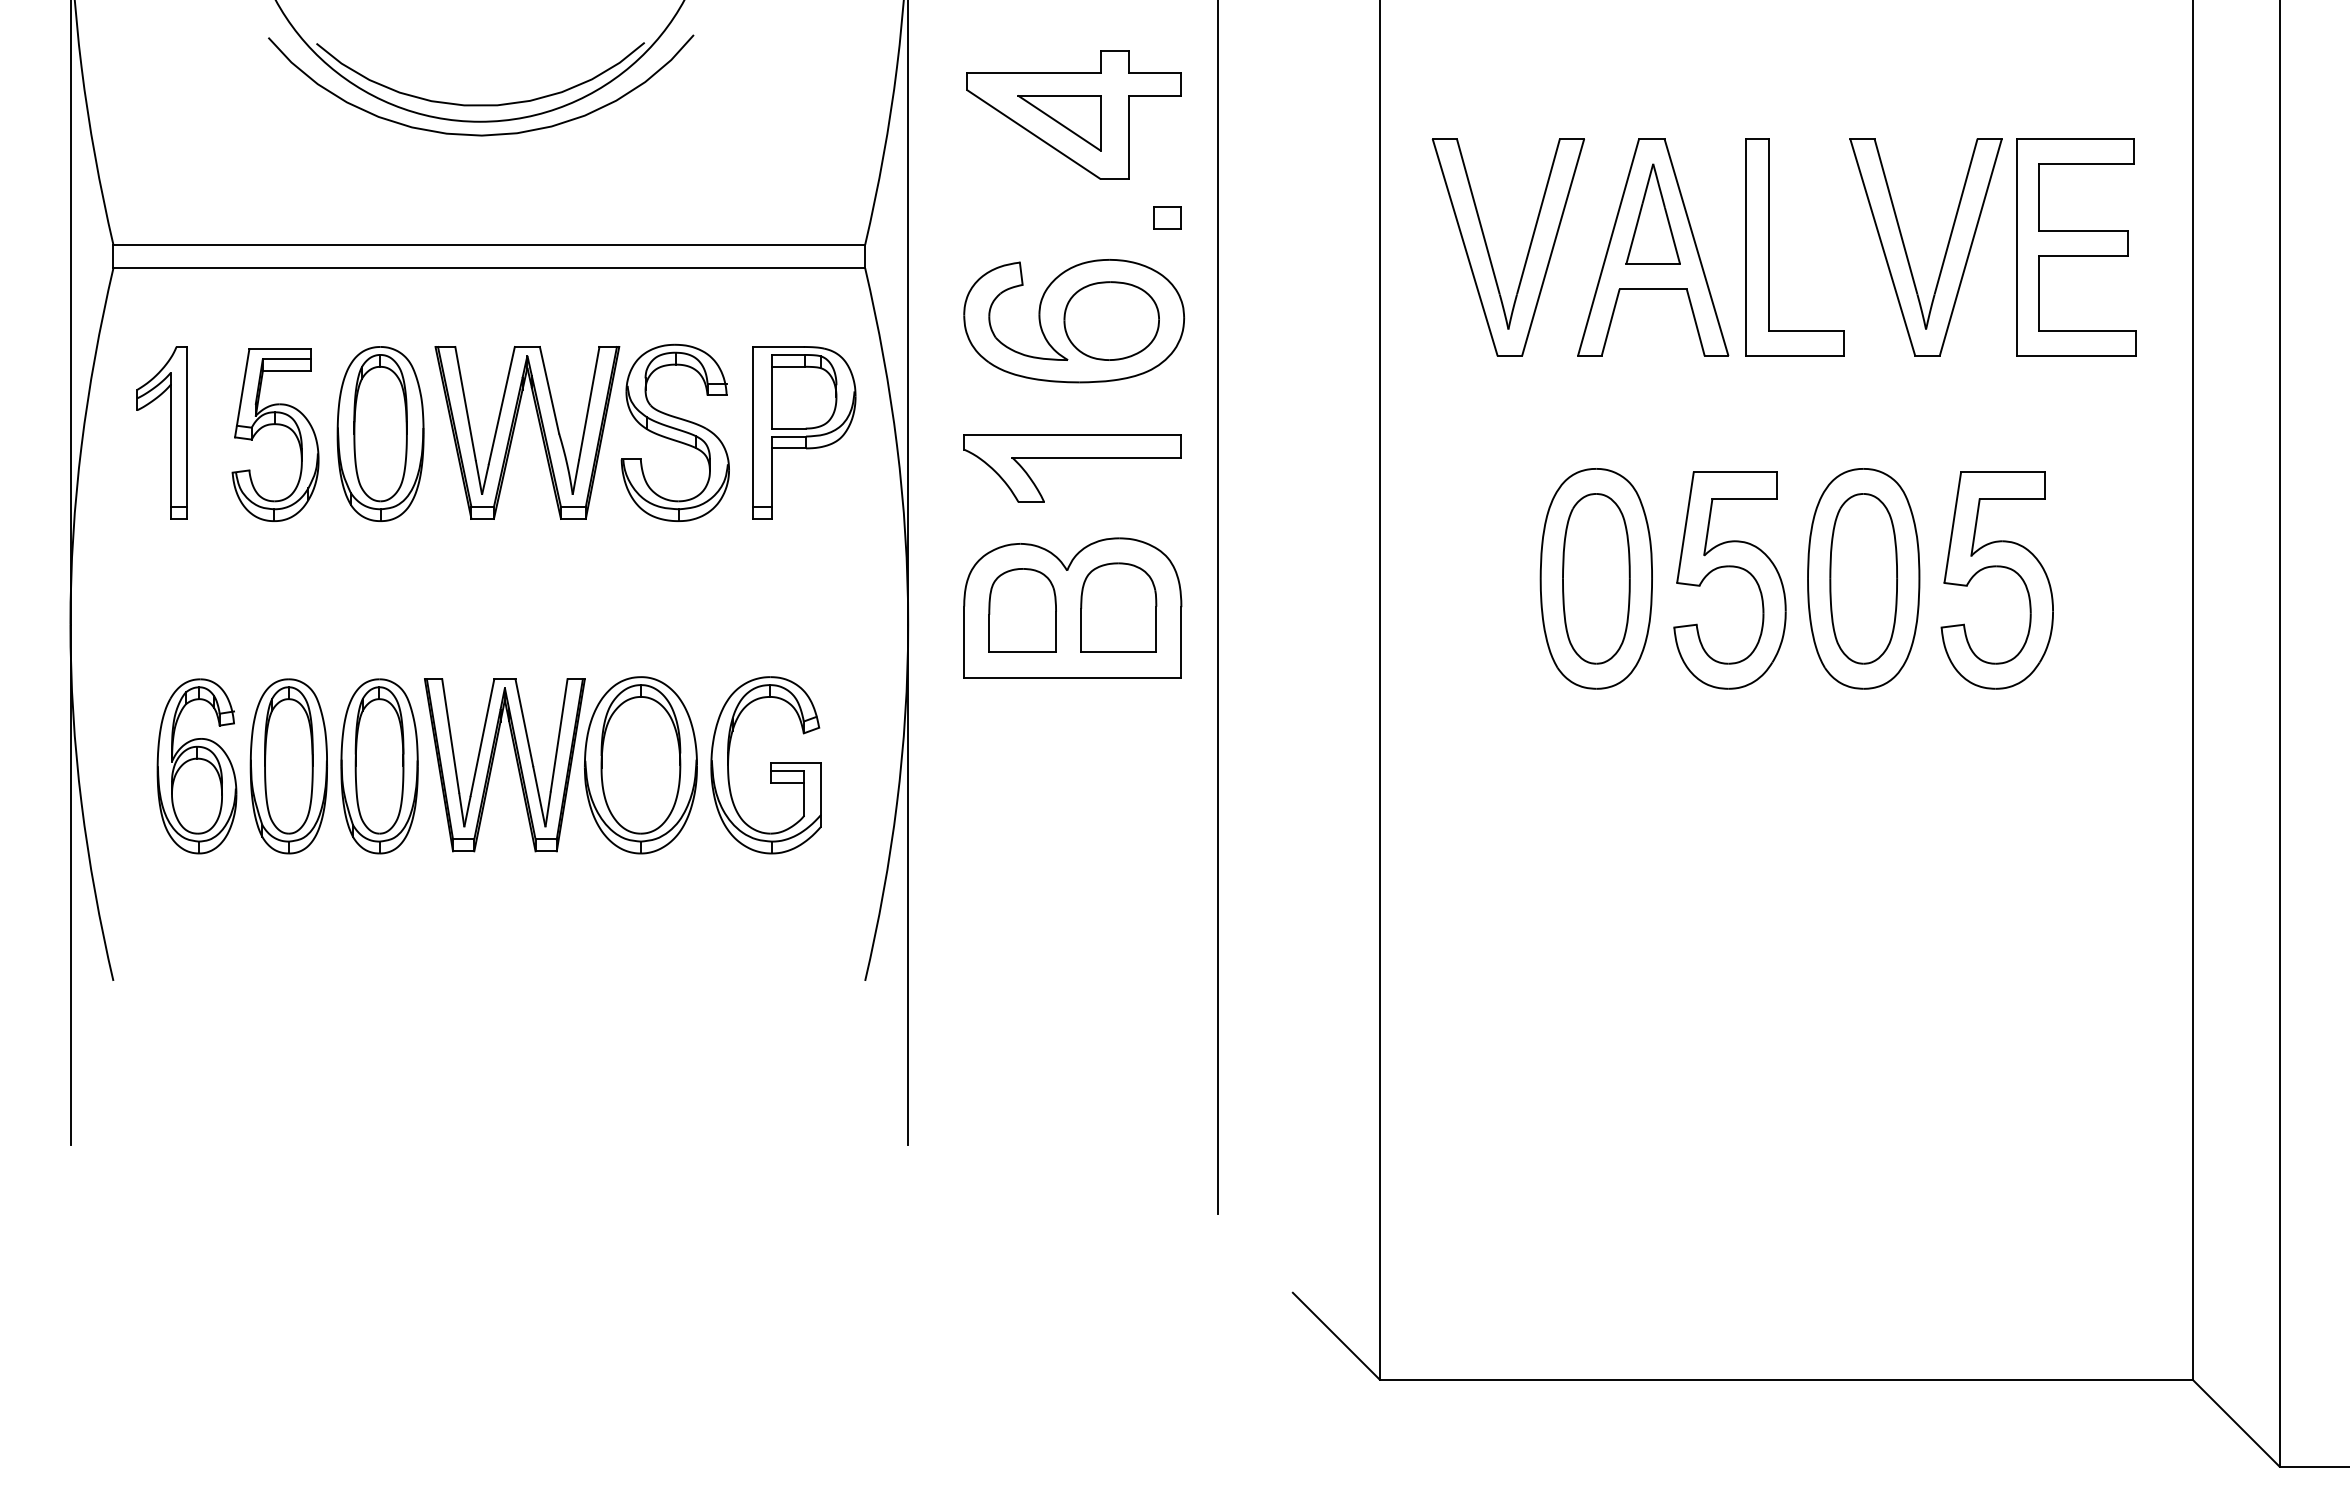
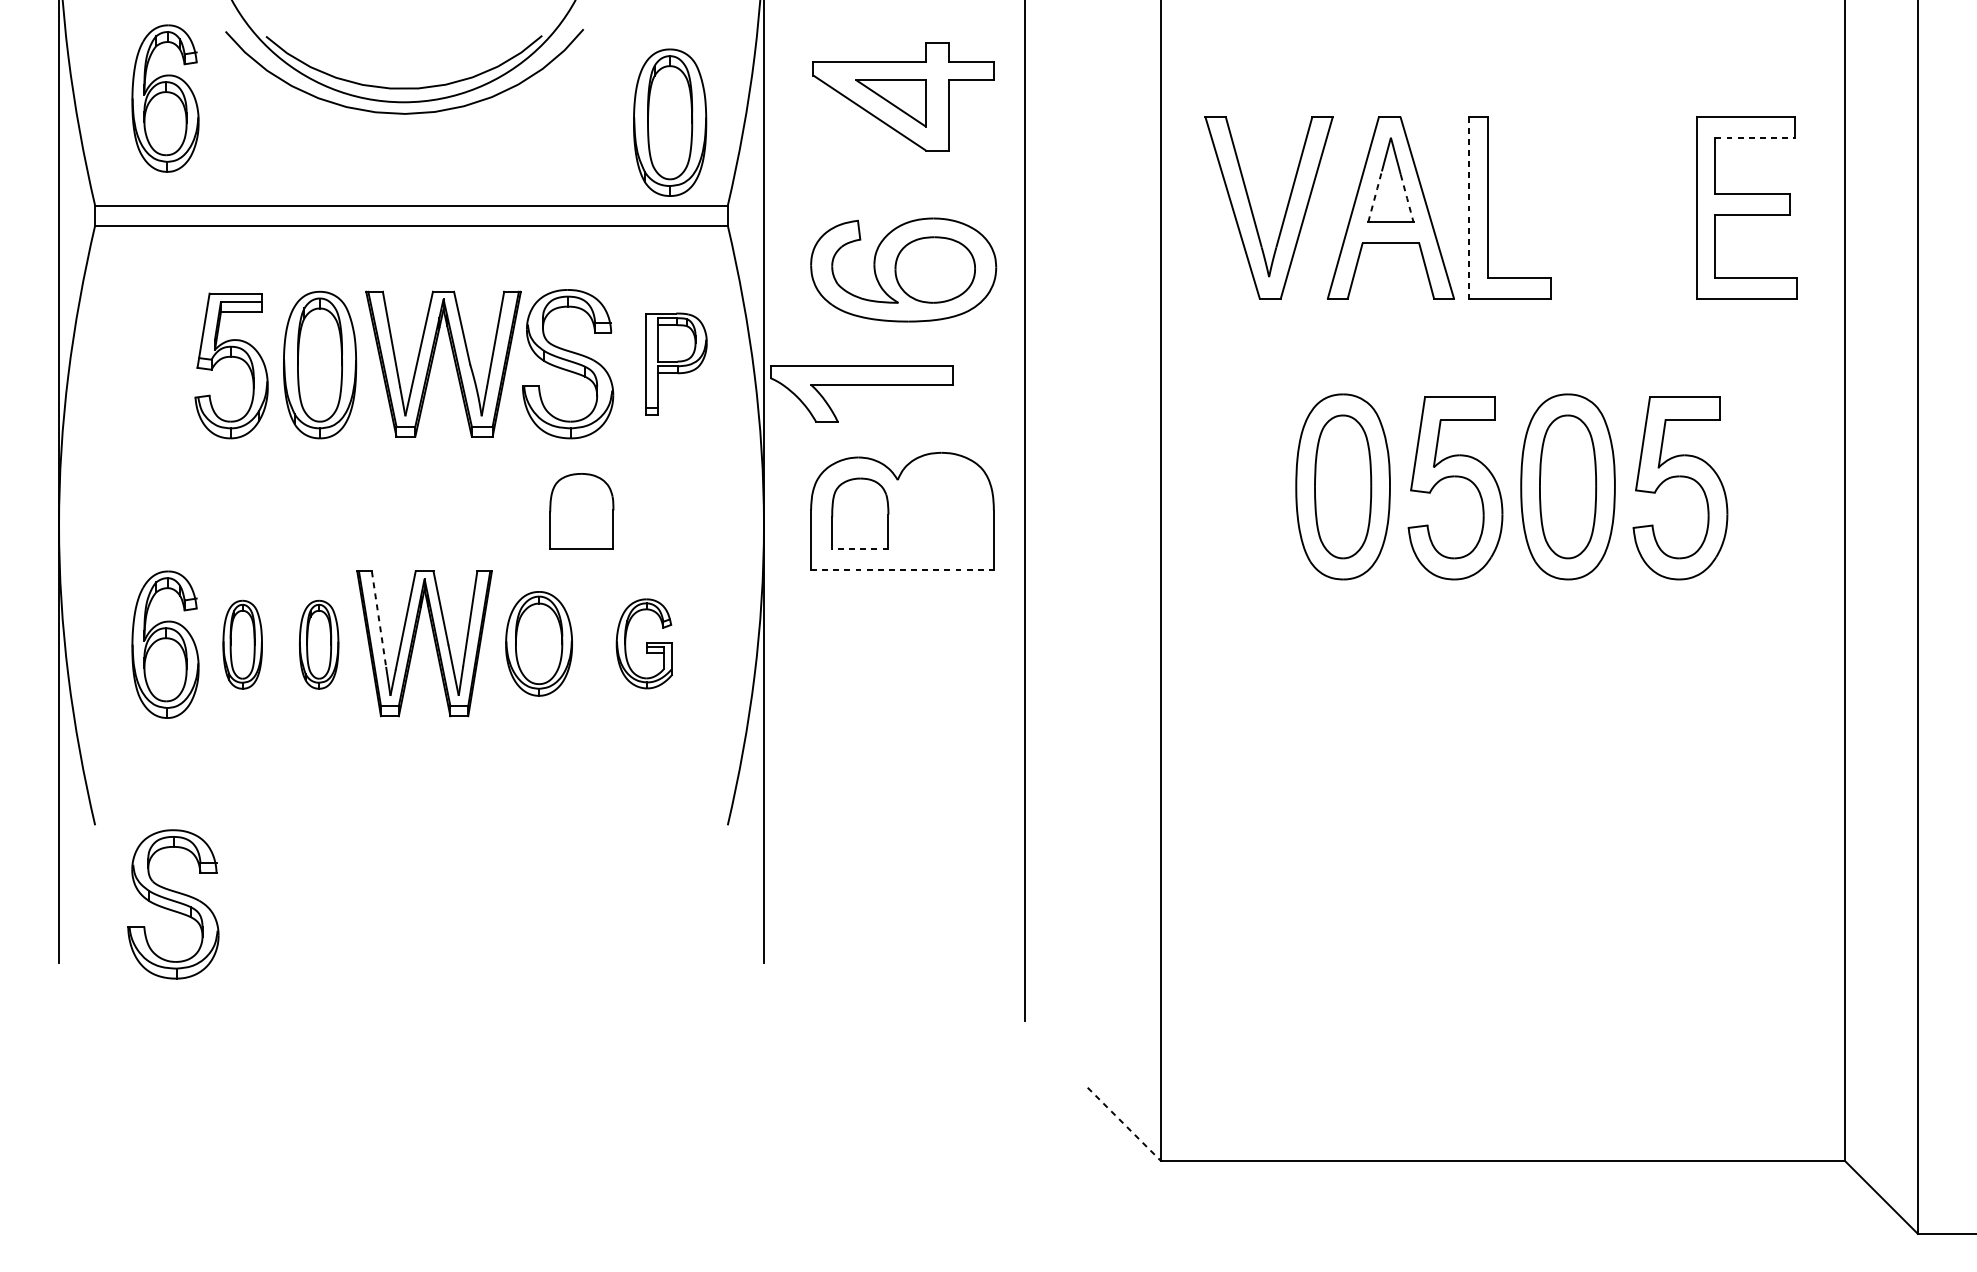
part: (196, 117) -> (165, 98), added
part: (796, 145) -> (669, 122), added
line: (2086, 163) -> (1755, 137), solid -> dashed
part: (1167, 217) -> (982, 182), removed
line: (1634, 233) -> (1375, 196), solid -> dashed
line: (1672, 235) -> (1407, 197), solid -> dashed
line: (1746, 247) -> (1469, 208), solid -> dashed
part: (1907, 253) -> (1604, 213), removed
part: (170, 432) -> (143, 363), removed
part: (804, 432) -> (676, 363), size x0.7
part: (1072, 458) -> (861, 385), moved
part: (1118, 607) -> (581, 511), moved
line: (1022, 652) -> (860, 548), solid -> dashed
line: (1072, 677) -> (902, 569), solid -> dashed
line: (450, 736) -> (378, 619), solid -> dashed
part: (640, 765) -> (538, 643), size x0.7
part: (765, 765) -> (643, 643), size x0.6
part: (288, 766) -> (242, 644), size x0.6
part: (379, 766) -> (319, 644), size x0.6
part: (205, 1074) -> (172, 904), added
line: (1336, 1336) -> (1124, 1124), solid -> dashed

